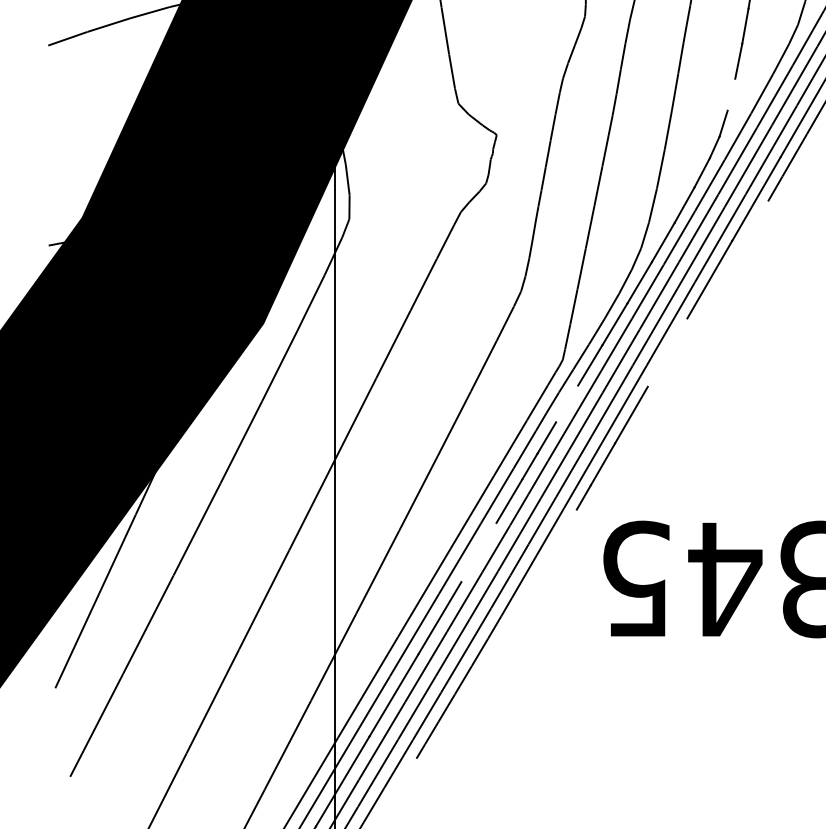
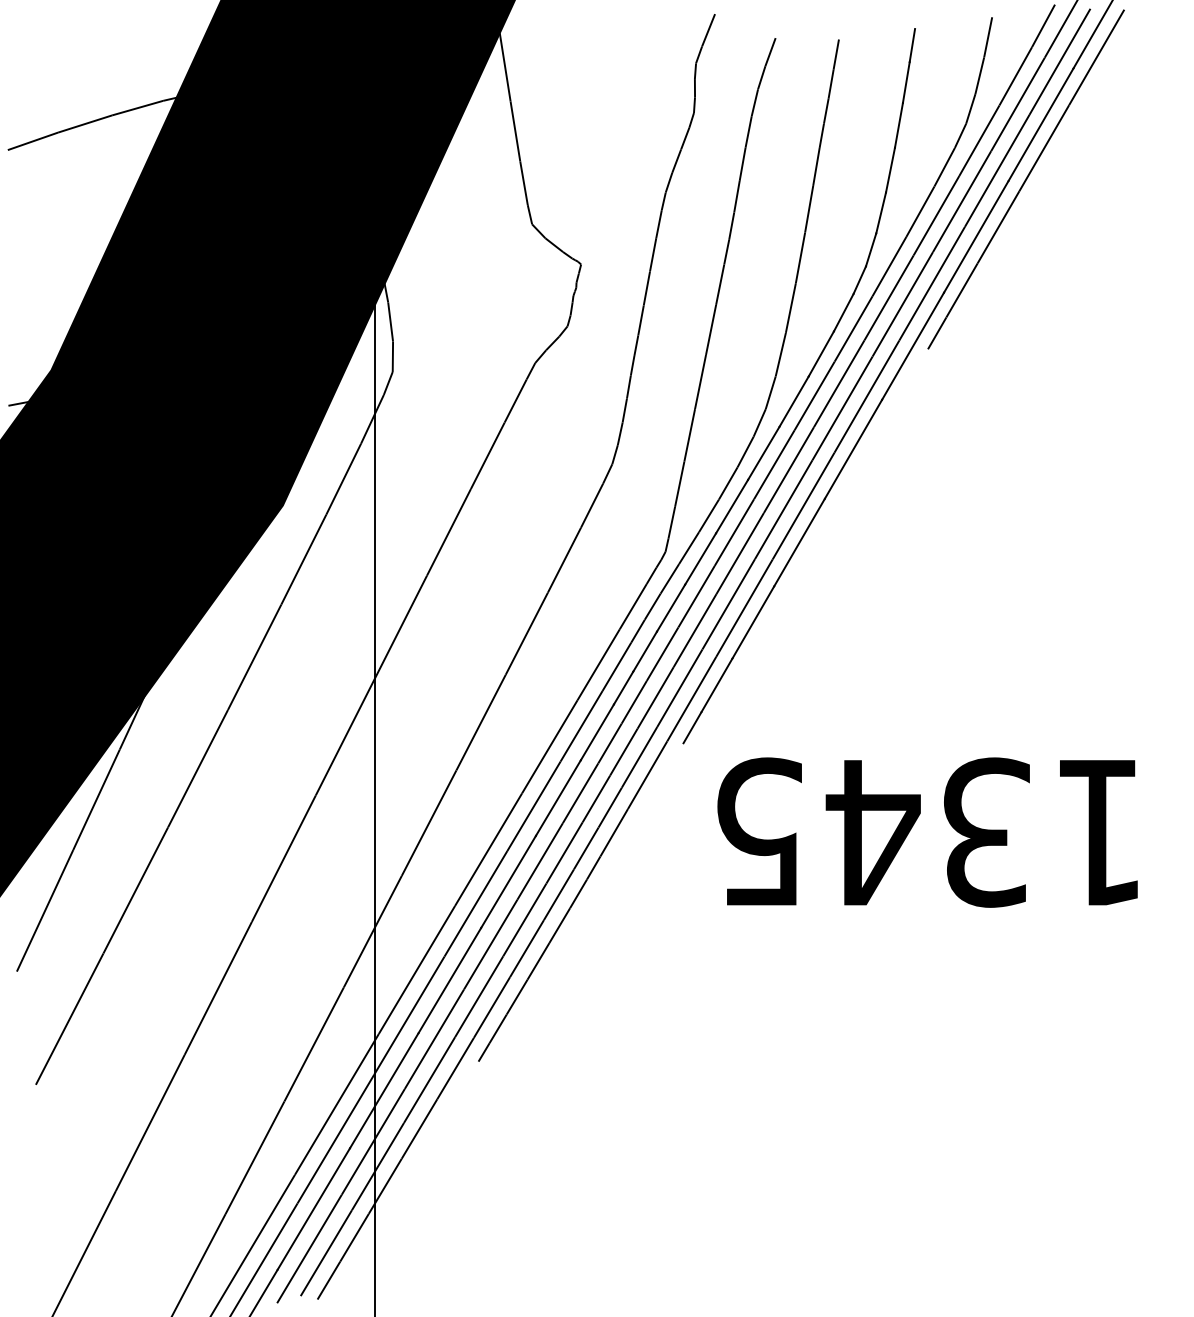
line: (731, 94) -> (881, 212), added
line: (667, 352) -> (799, 542), added
line: (567, 403) -> (671, 607), added
line: (478, 552) -> (557, 797), added

